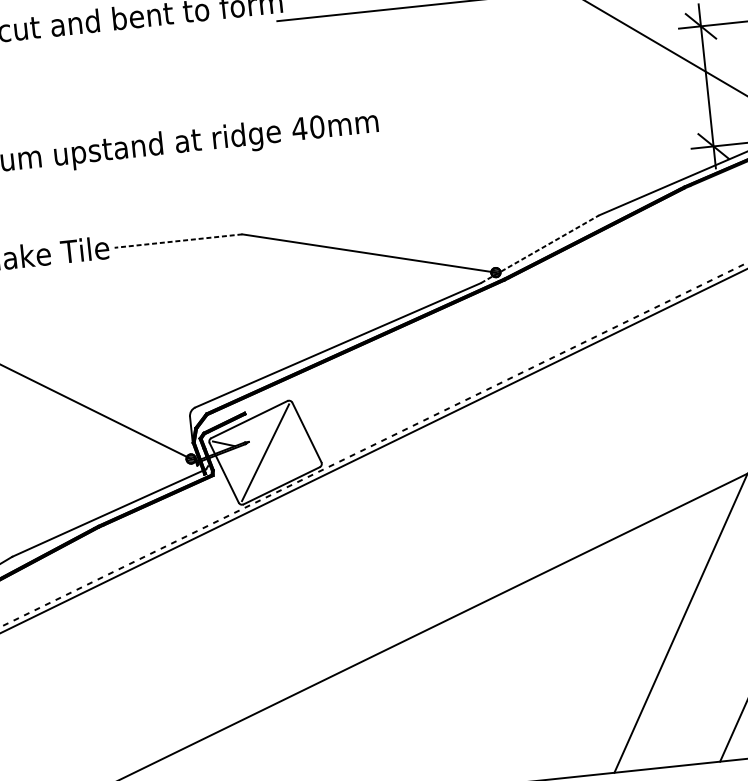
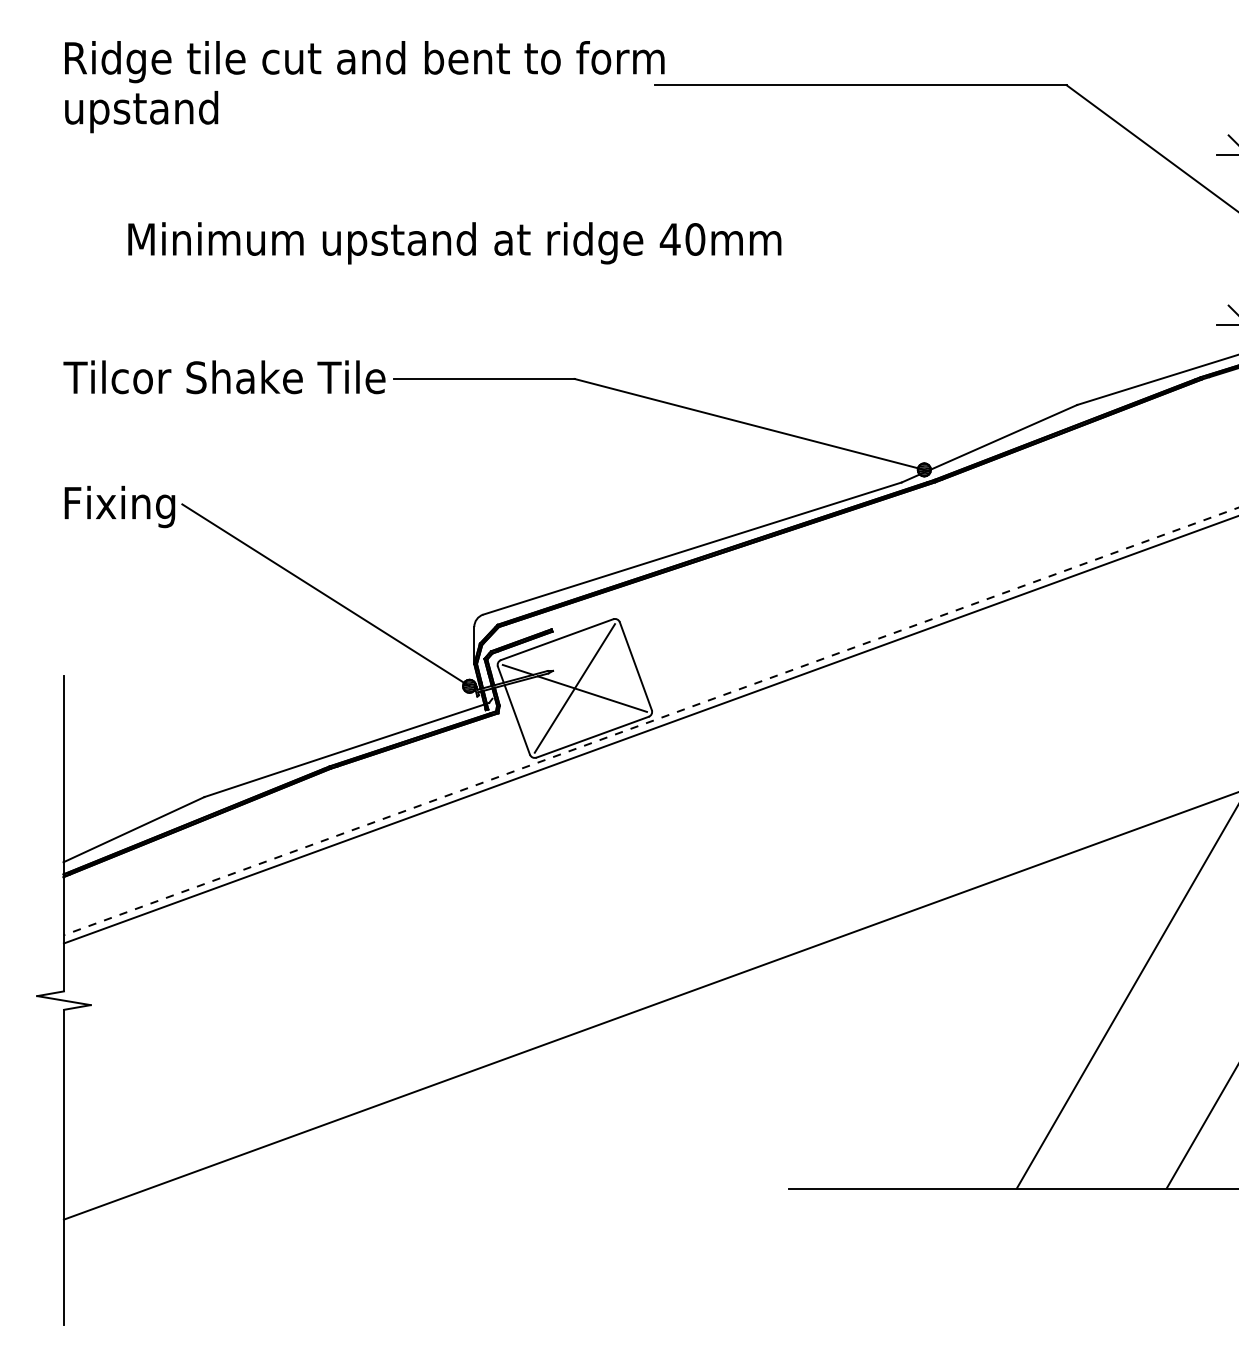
line: (178, 240) -> (484, 378), dashed -> solid
line: (539, 249) -> (989, 443), dashed -> solid
line: (277, 455) -> (591, 693), added

